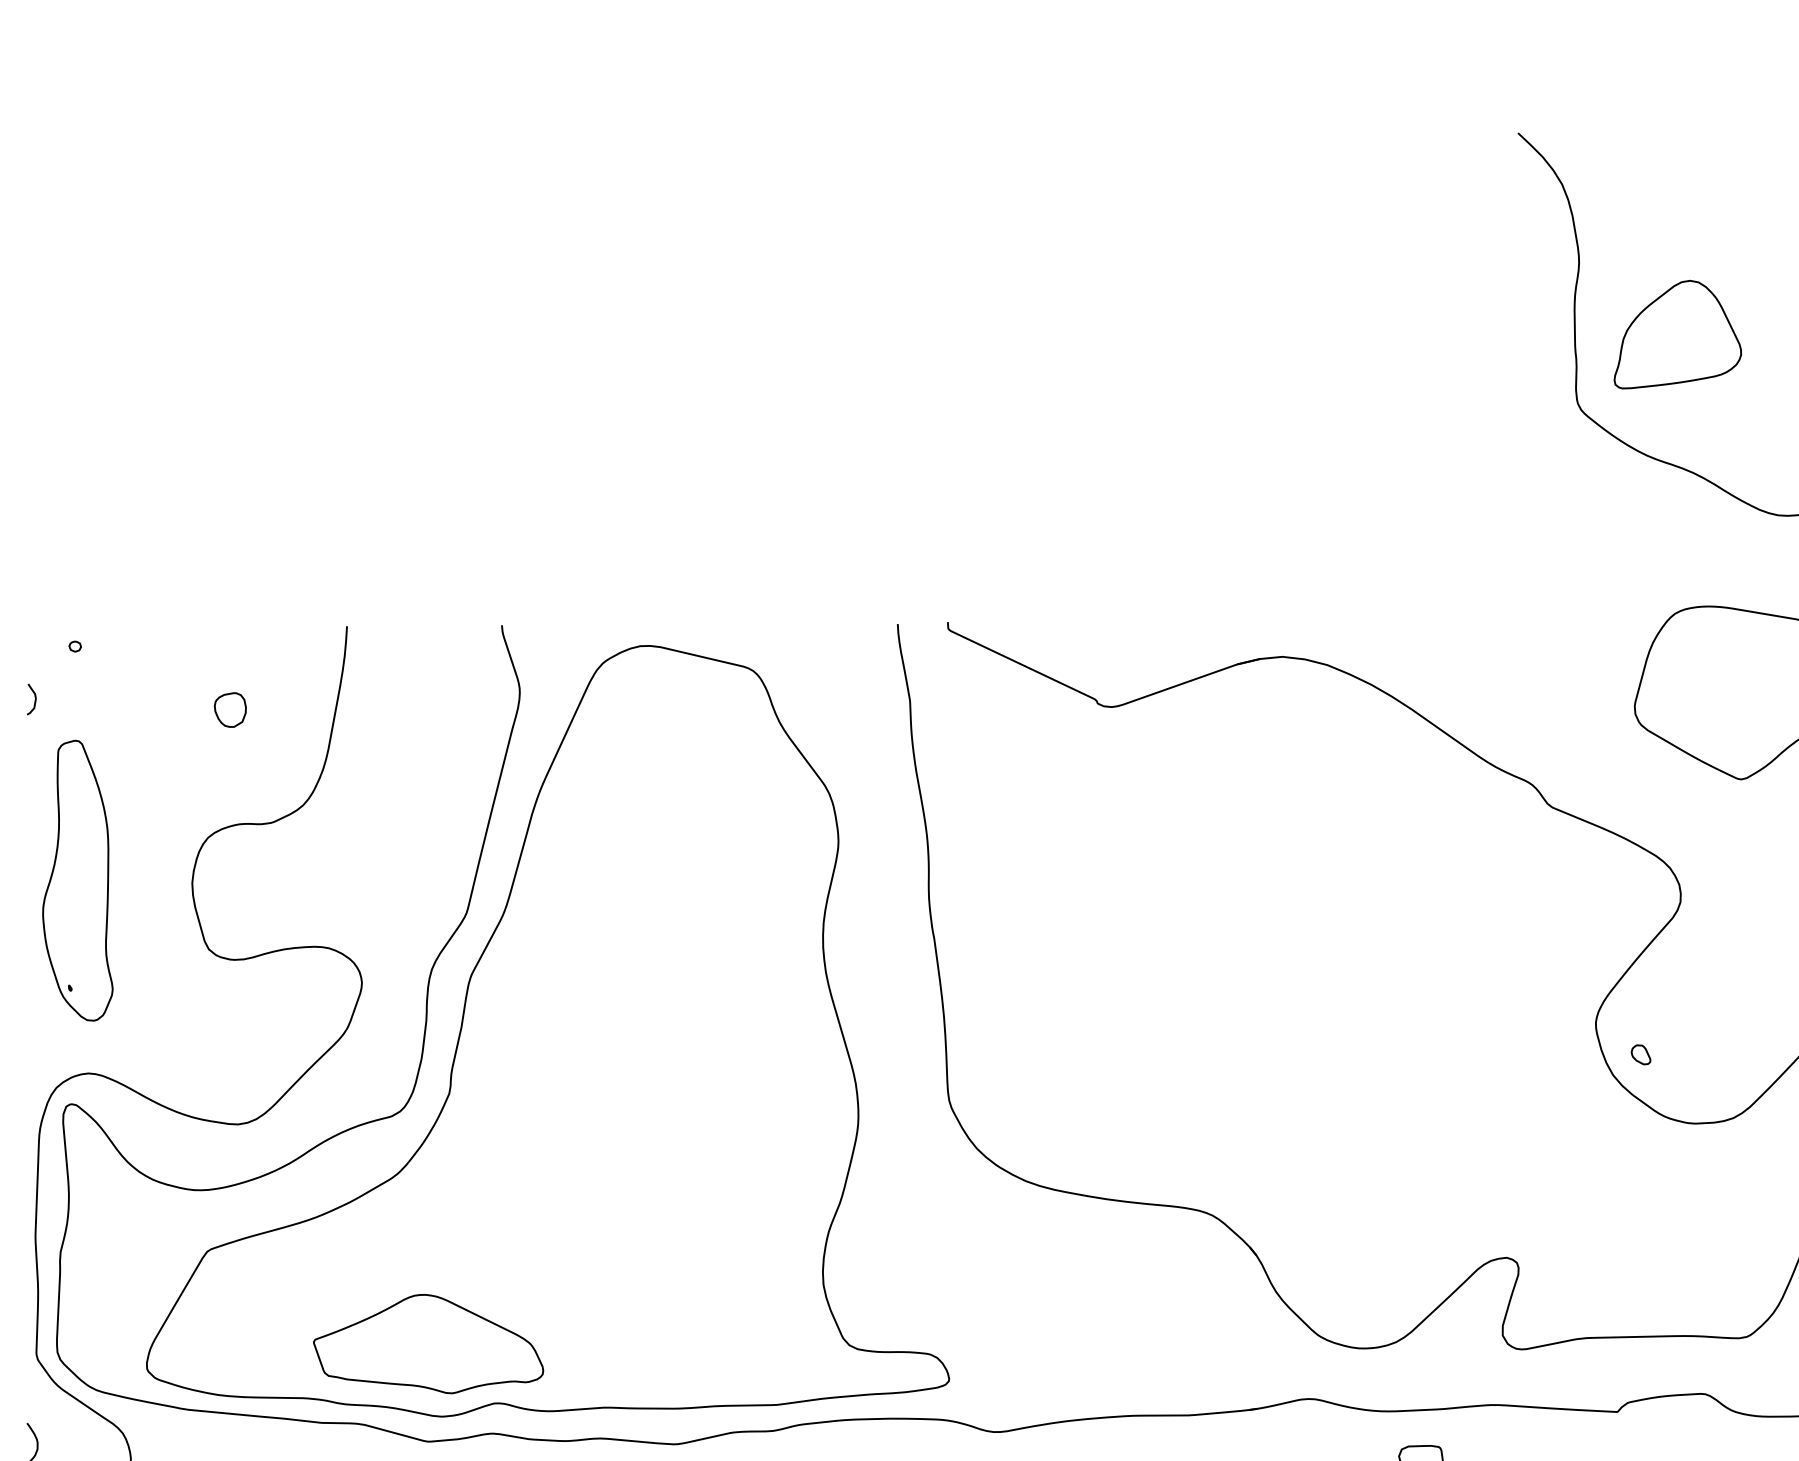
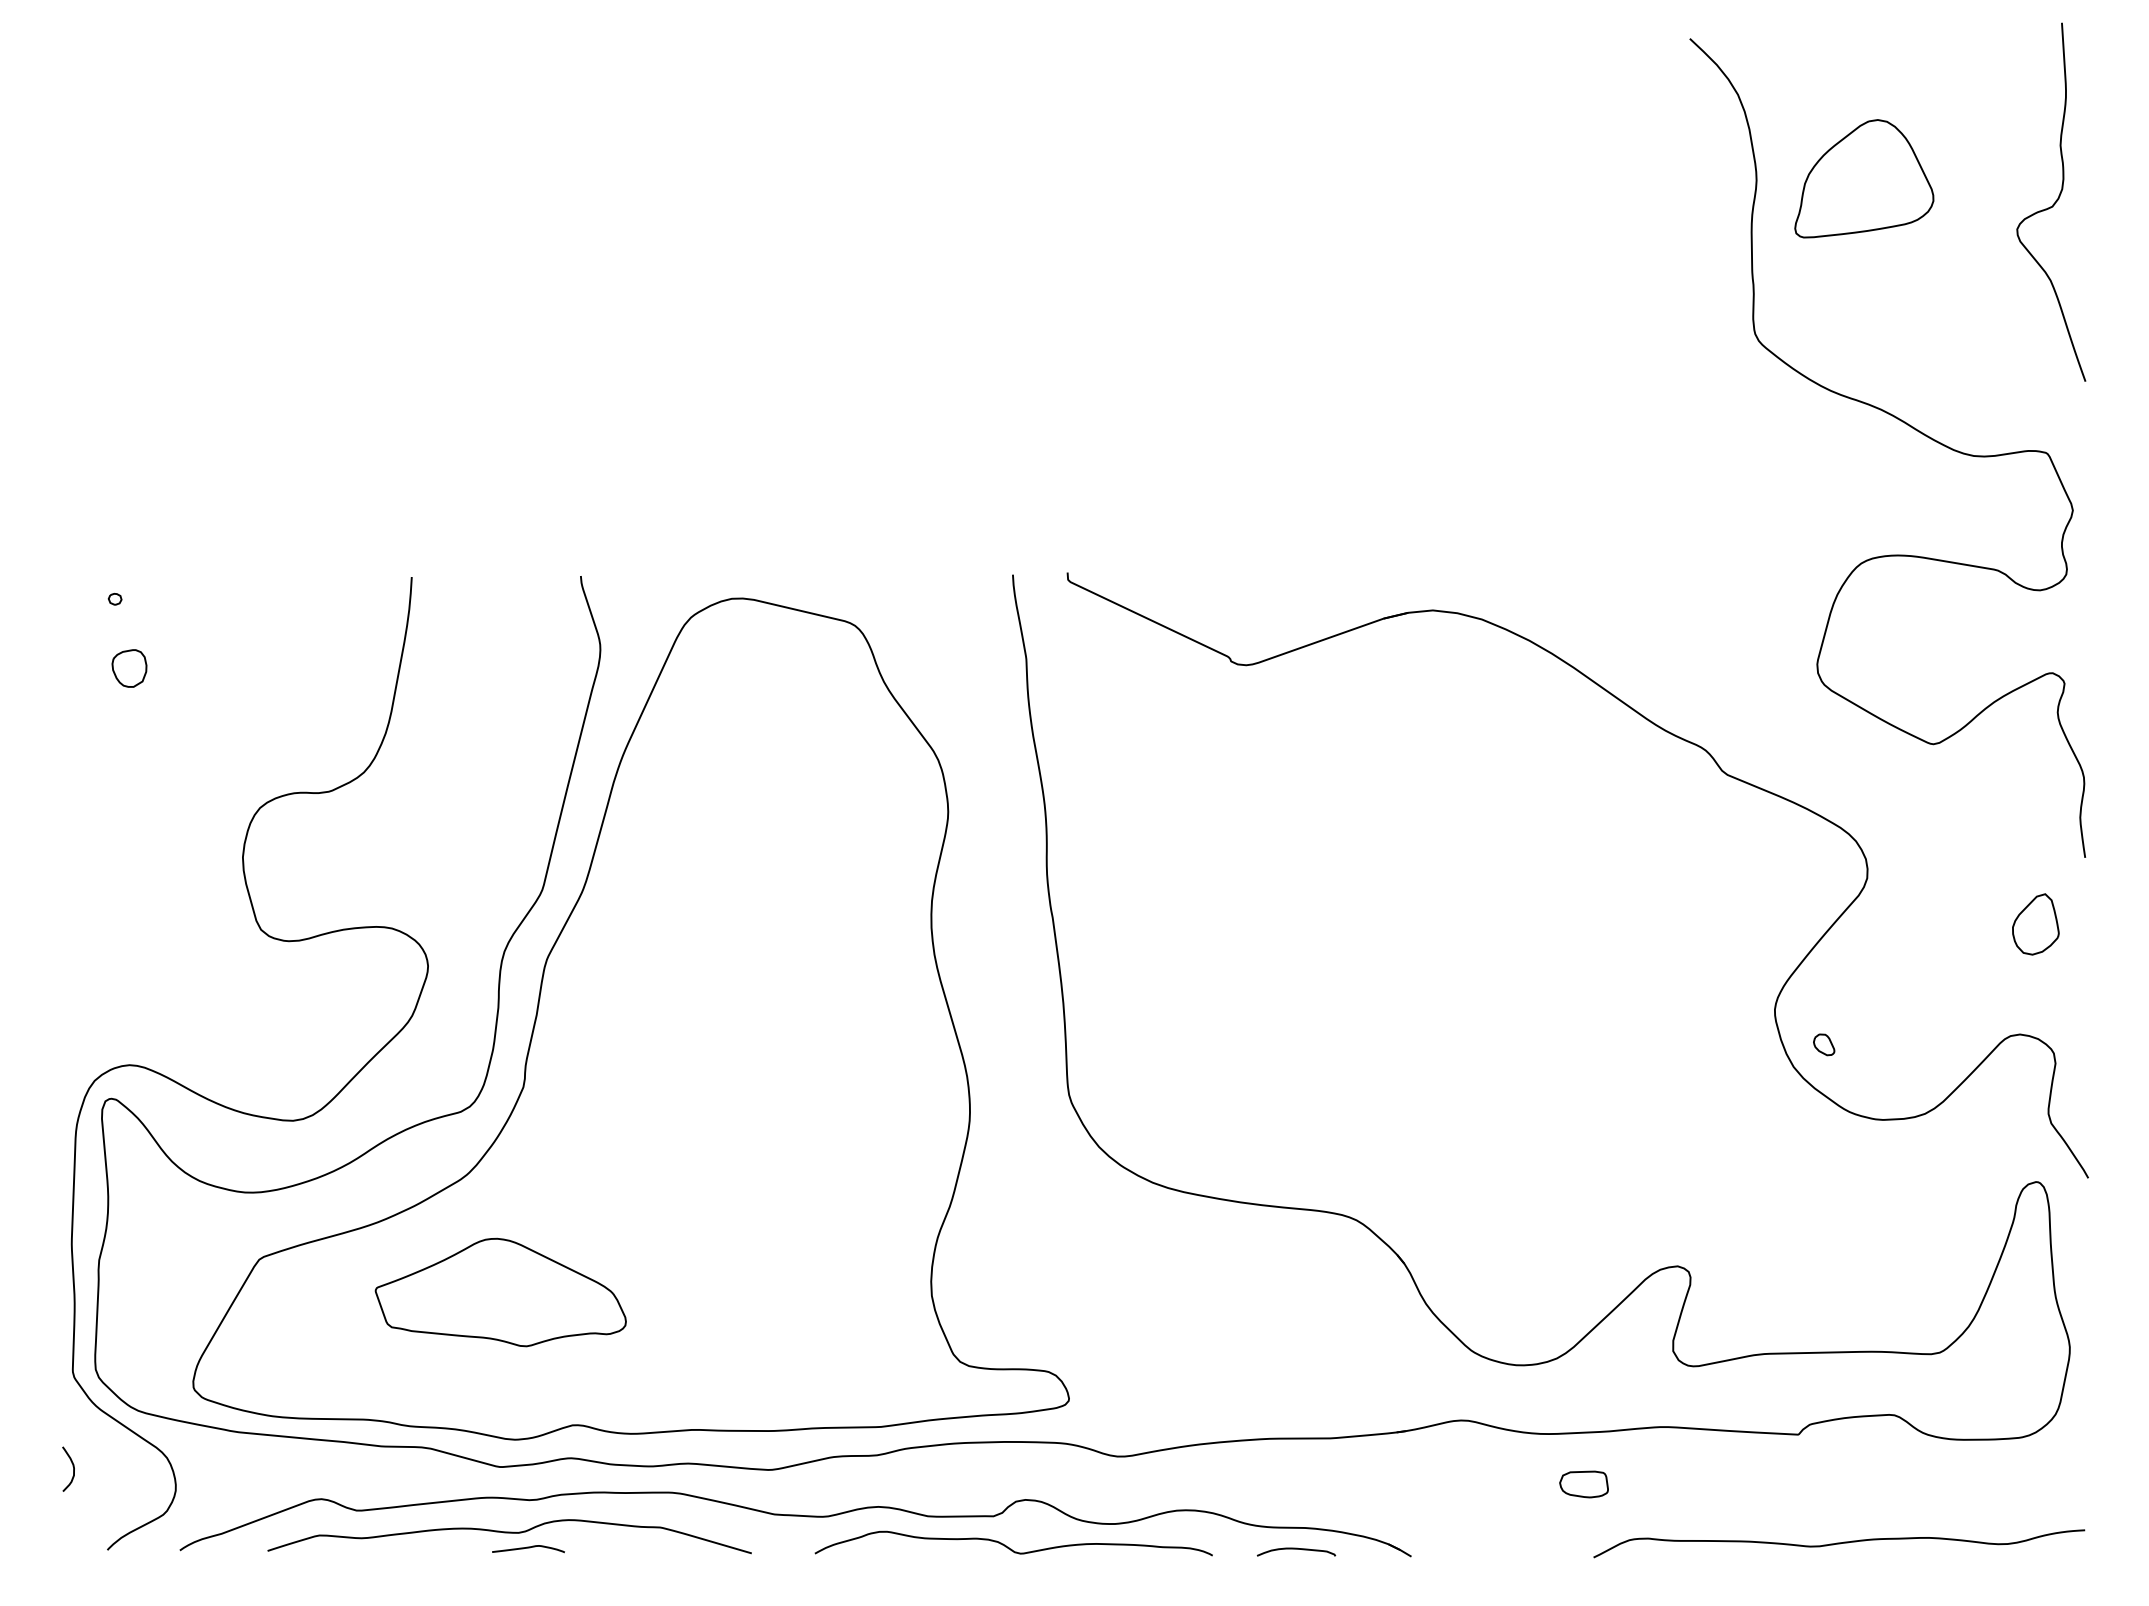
part: (1677, 334) -> (1864, 178), moved
curve: (35, 699) -> (71, 656), removed
part: (230, 710) -> (129, 668), moved
part: (77, 880) -> (117, 854), removed
part: (428, 1344) -> (500, 1292), moved

